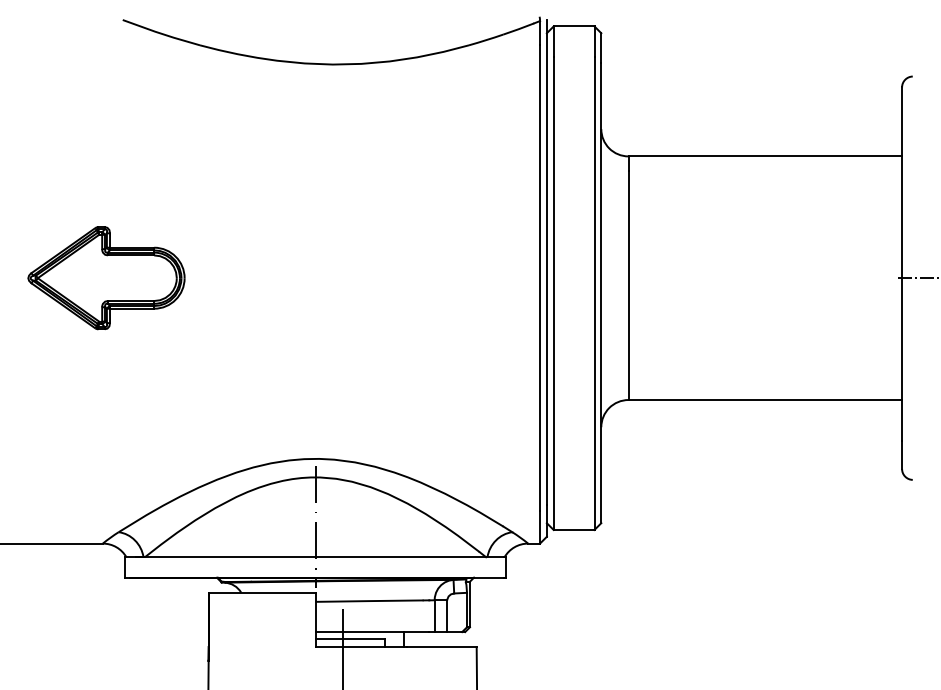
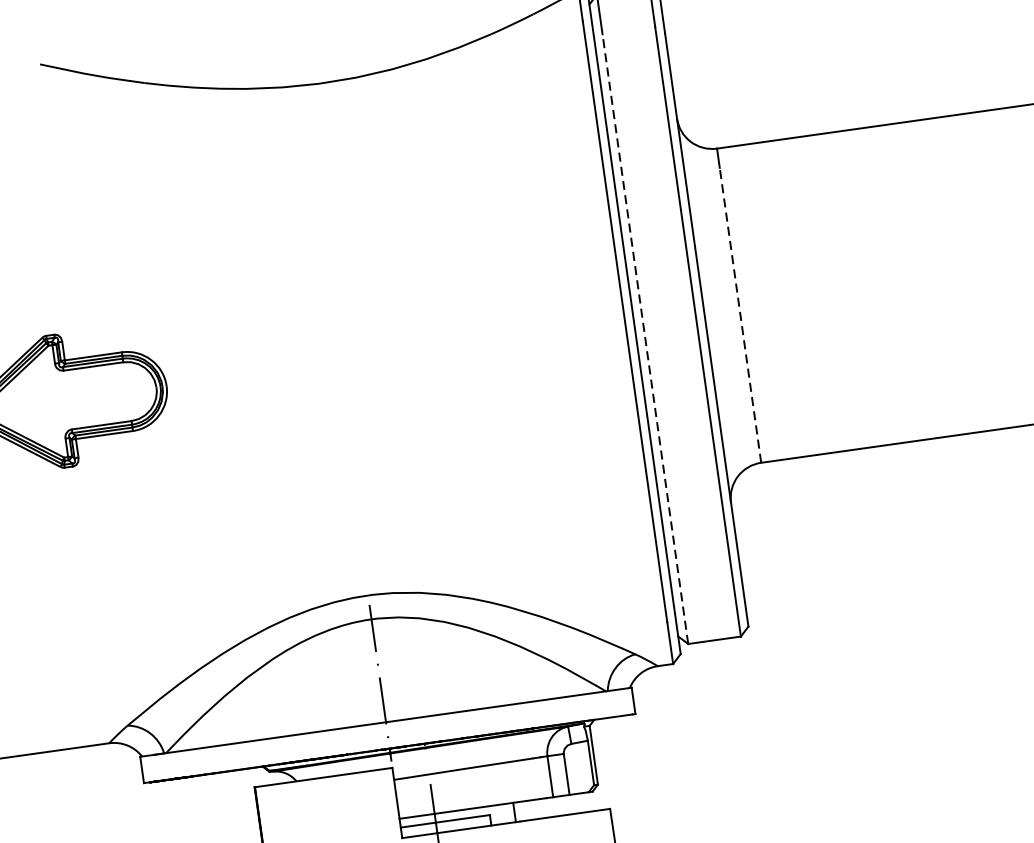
line: (628, 285) -> (740, 315), solid -> dashed
line: (553, 293) -> (645, 339), solid -> dashed

